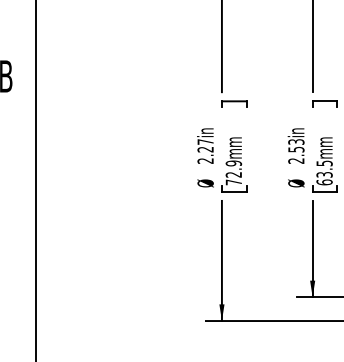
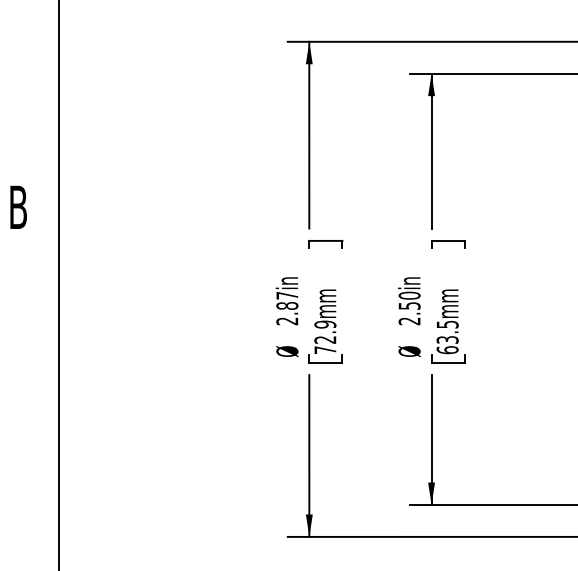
text: (296, 141) -> (409, 295), 2.53in -> 2.50in
text: (205, 149) -> (287, 305), 2.27in -> 2.87in

